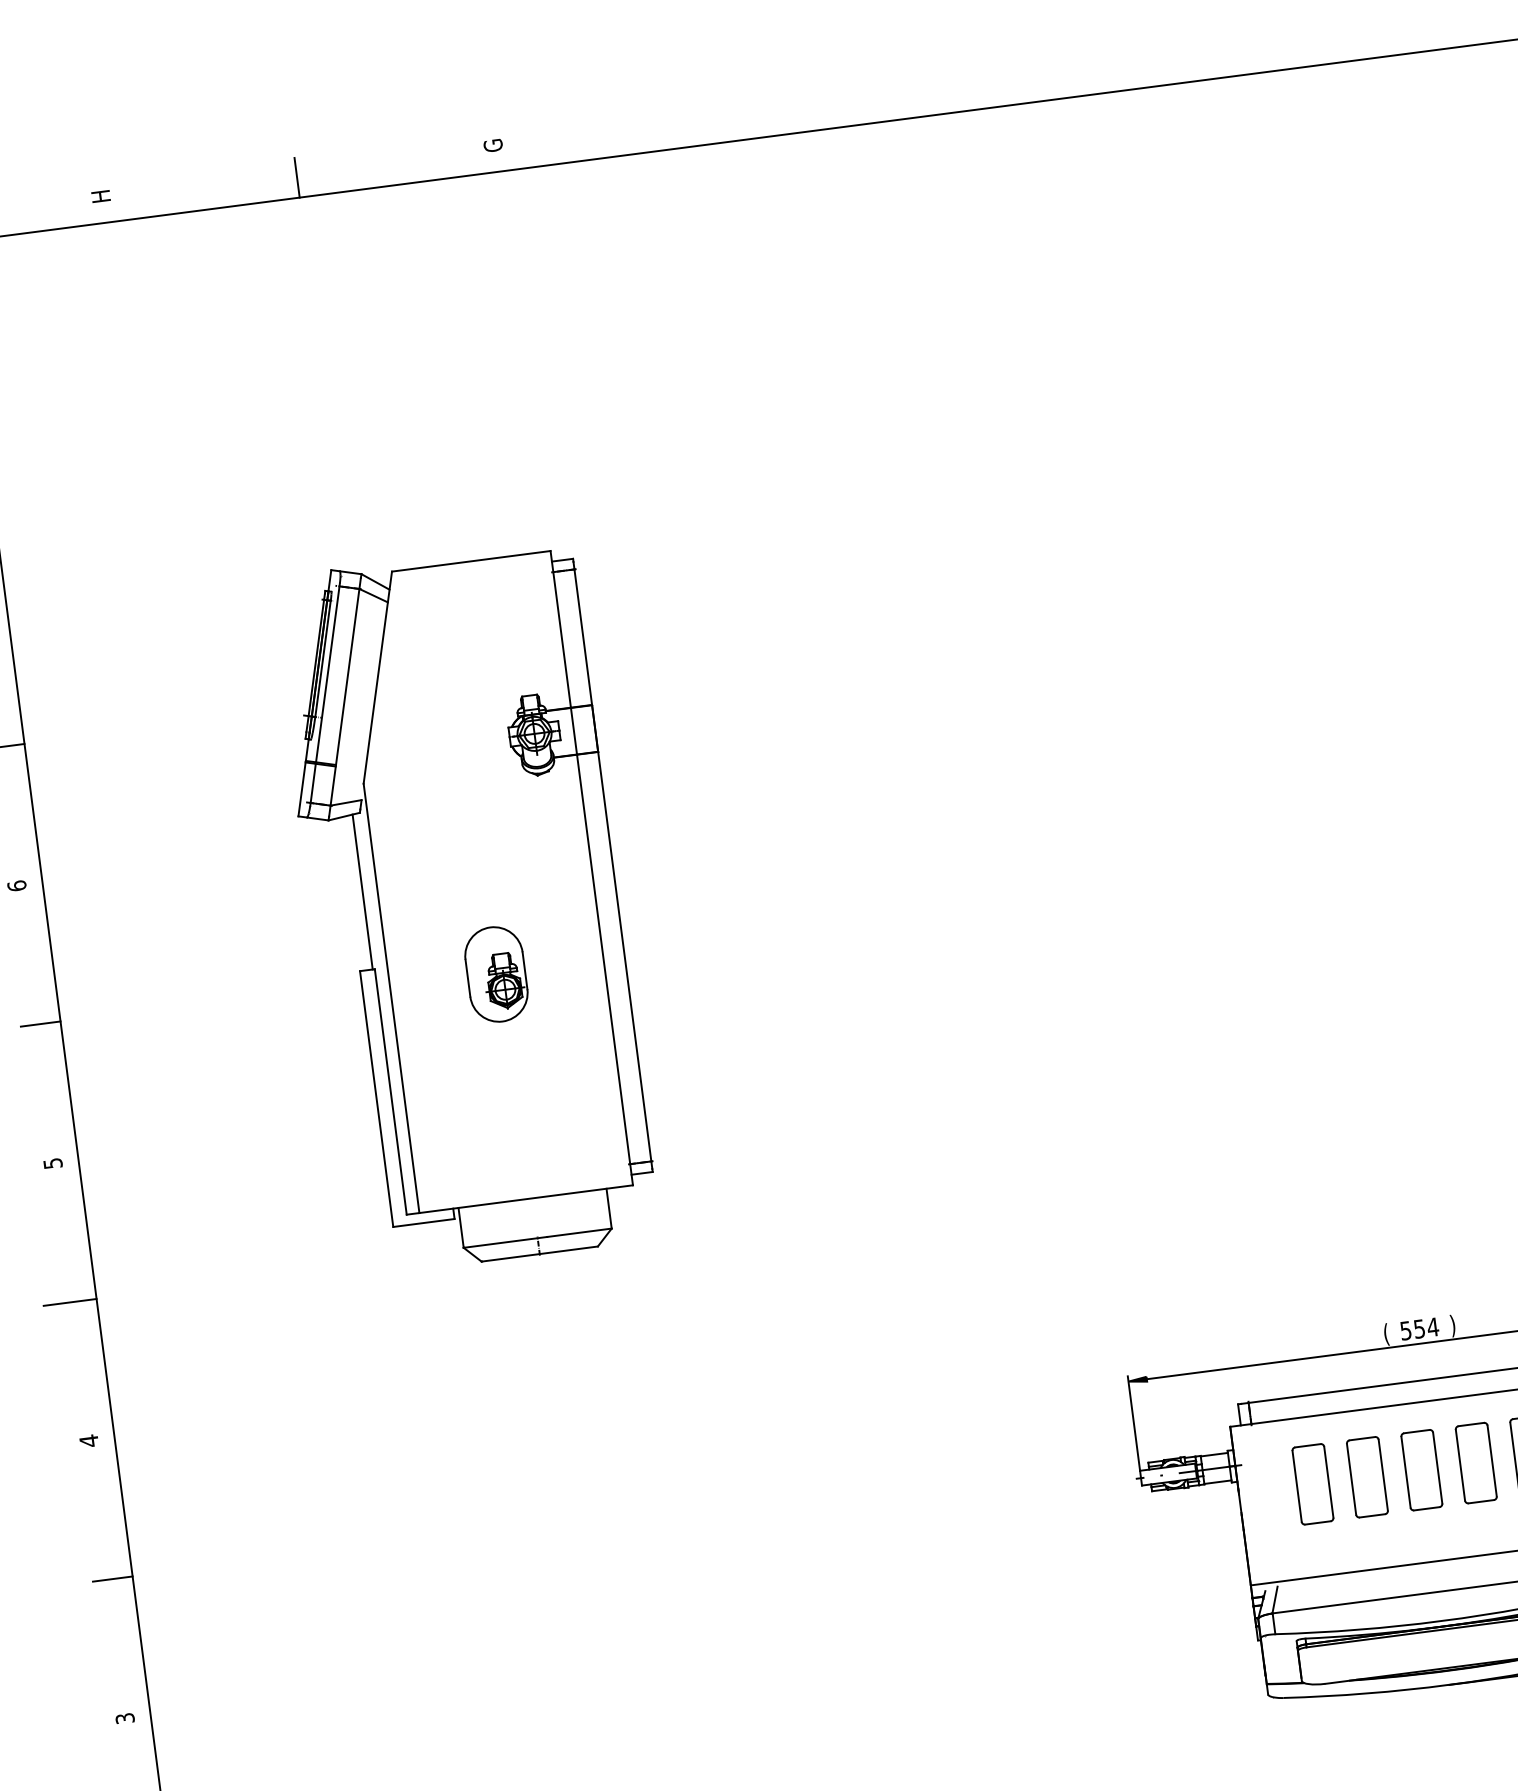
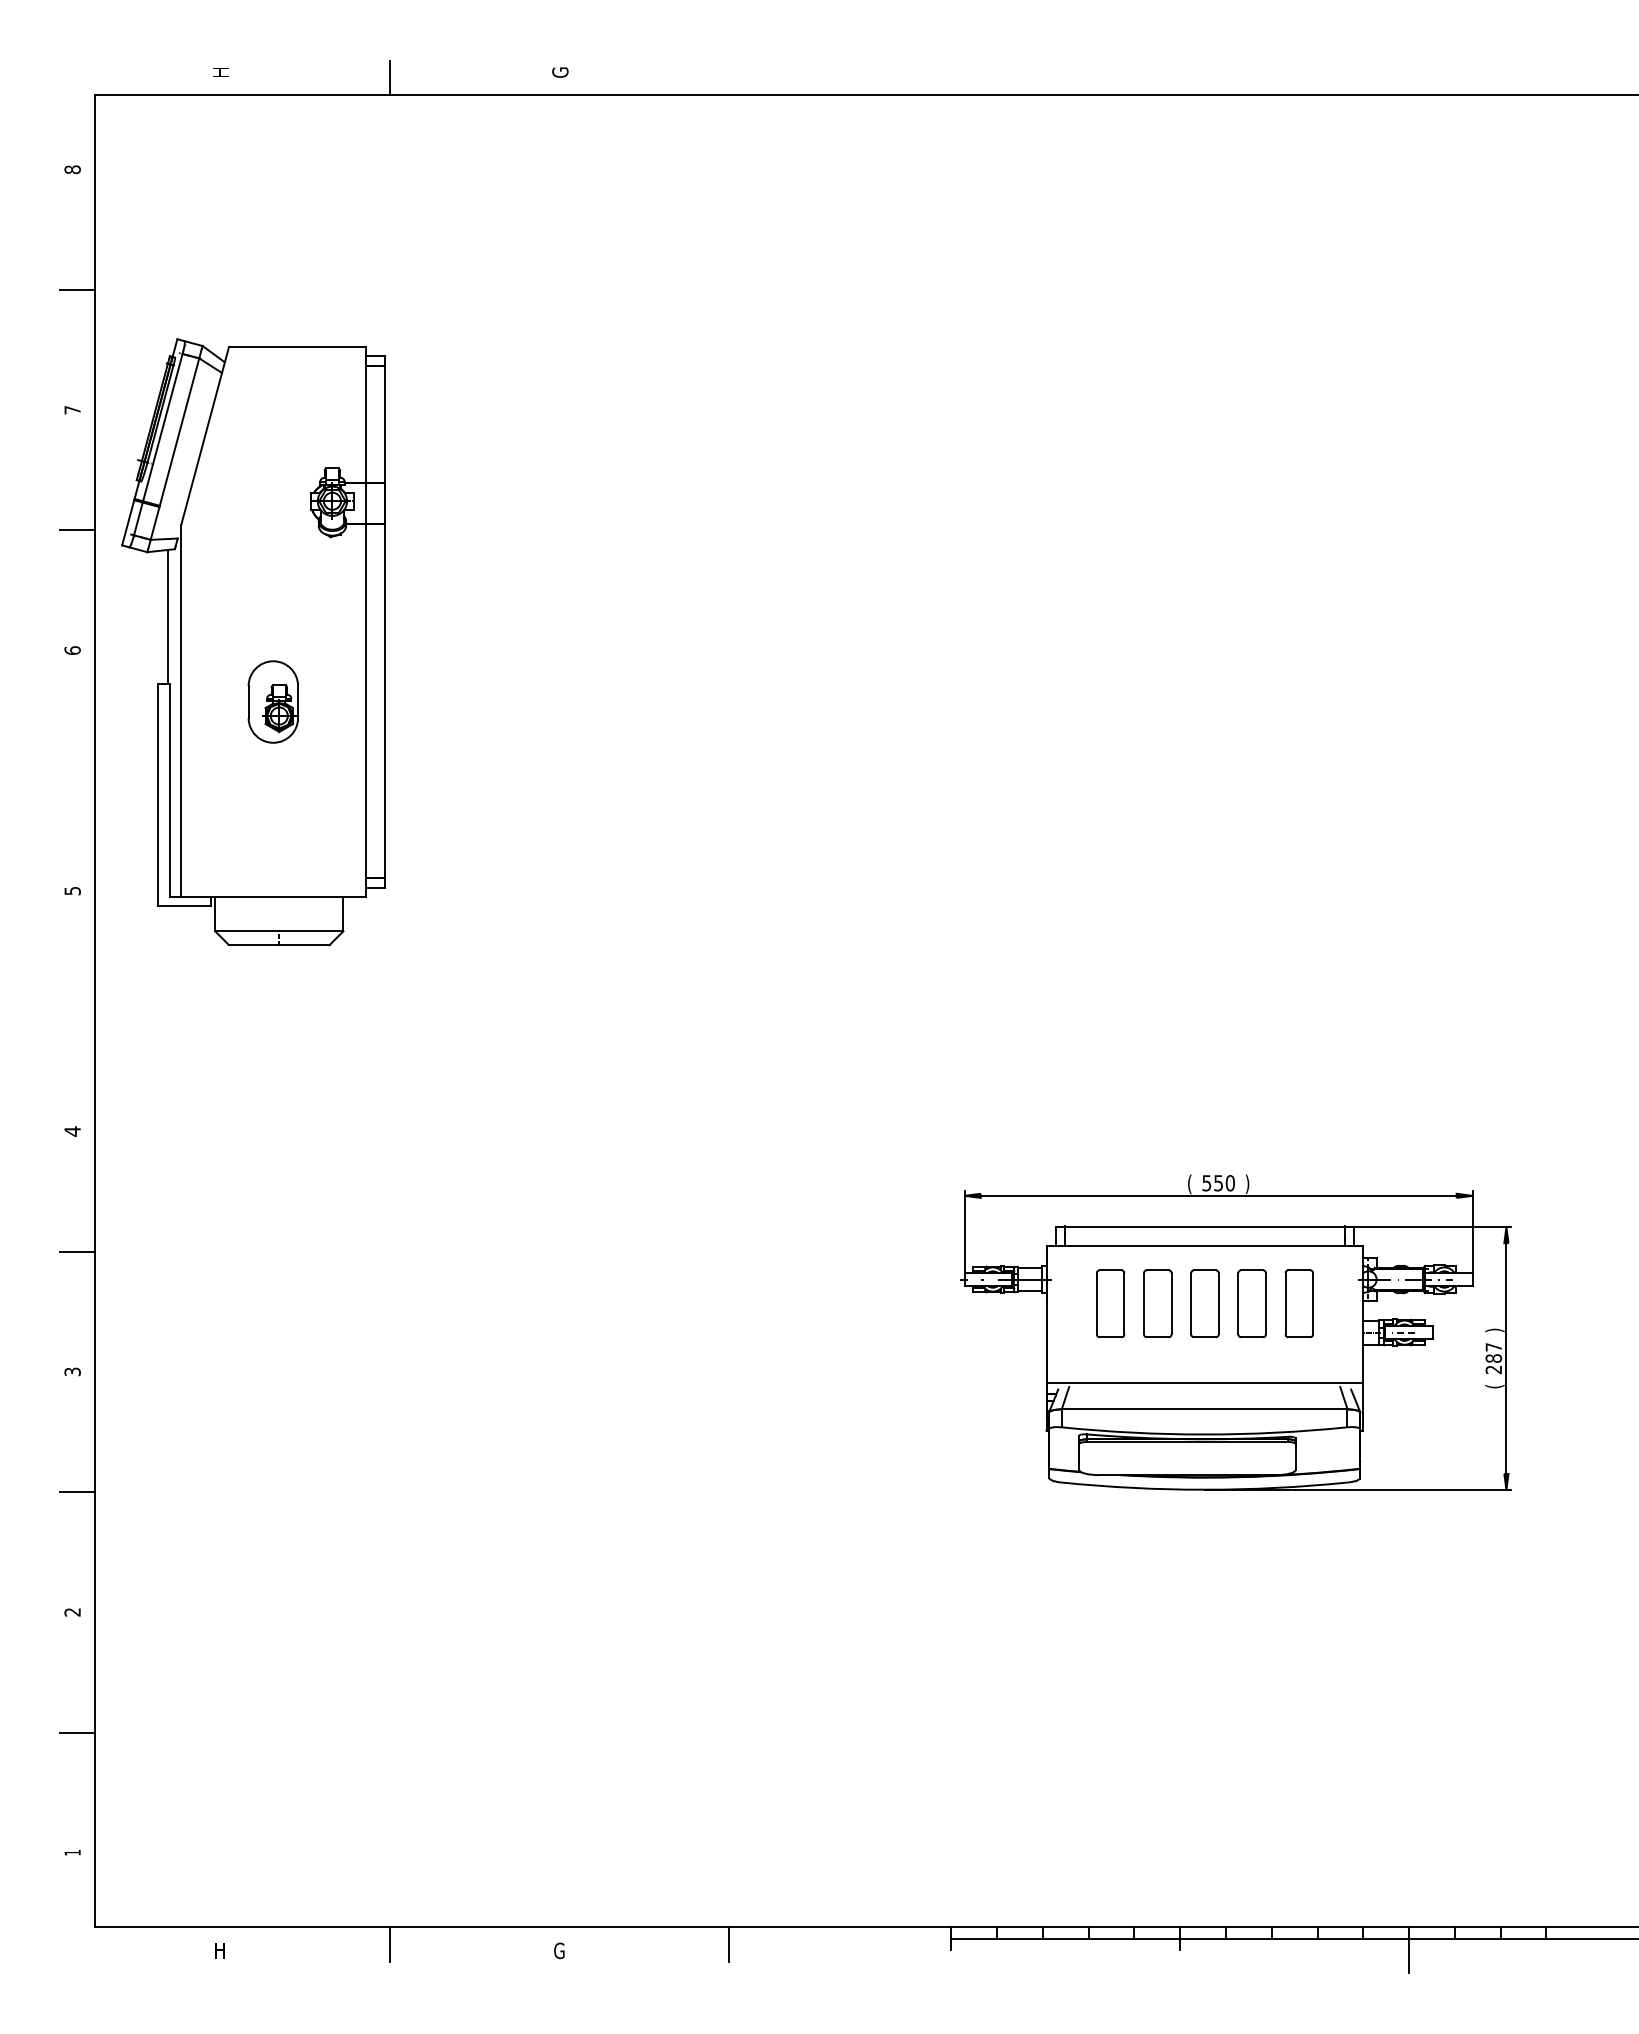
part: (464, 908) -> (253, 642), moved
line: (40, 1023) -> (77, 770), removed
line: (69, 1302) -> (71, 1011), removed
text: (1433, 1327) -> (1230, 1183), 554 -> 550

